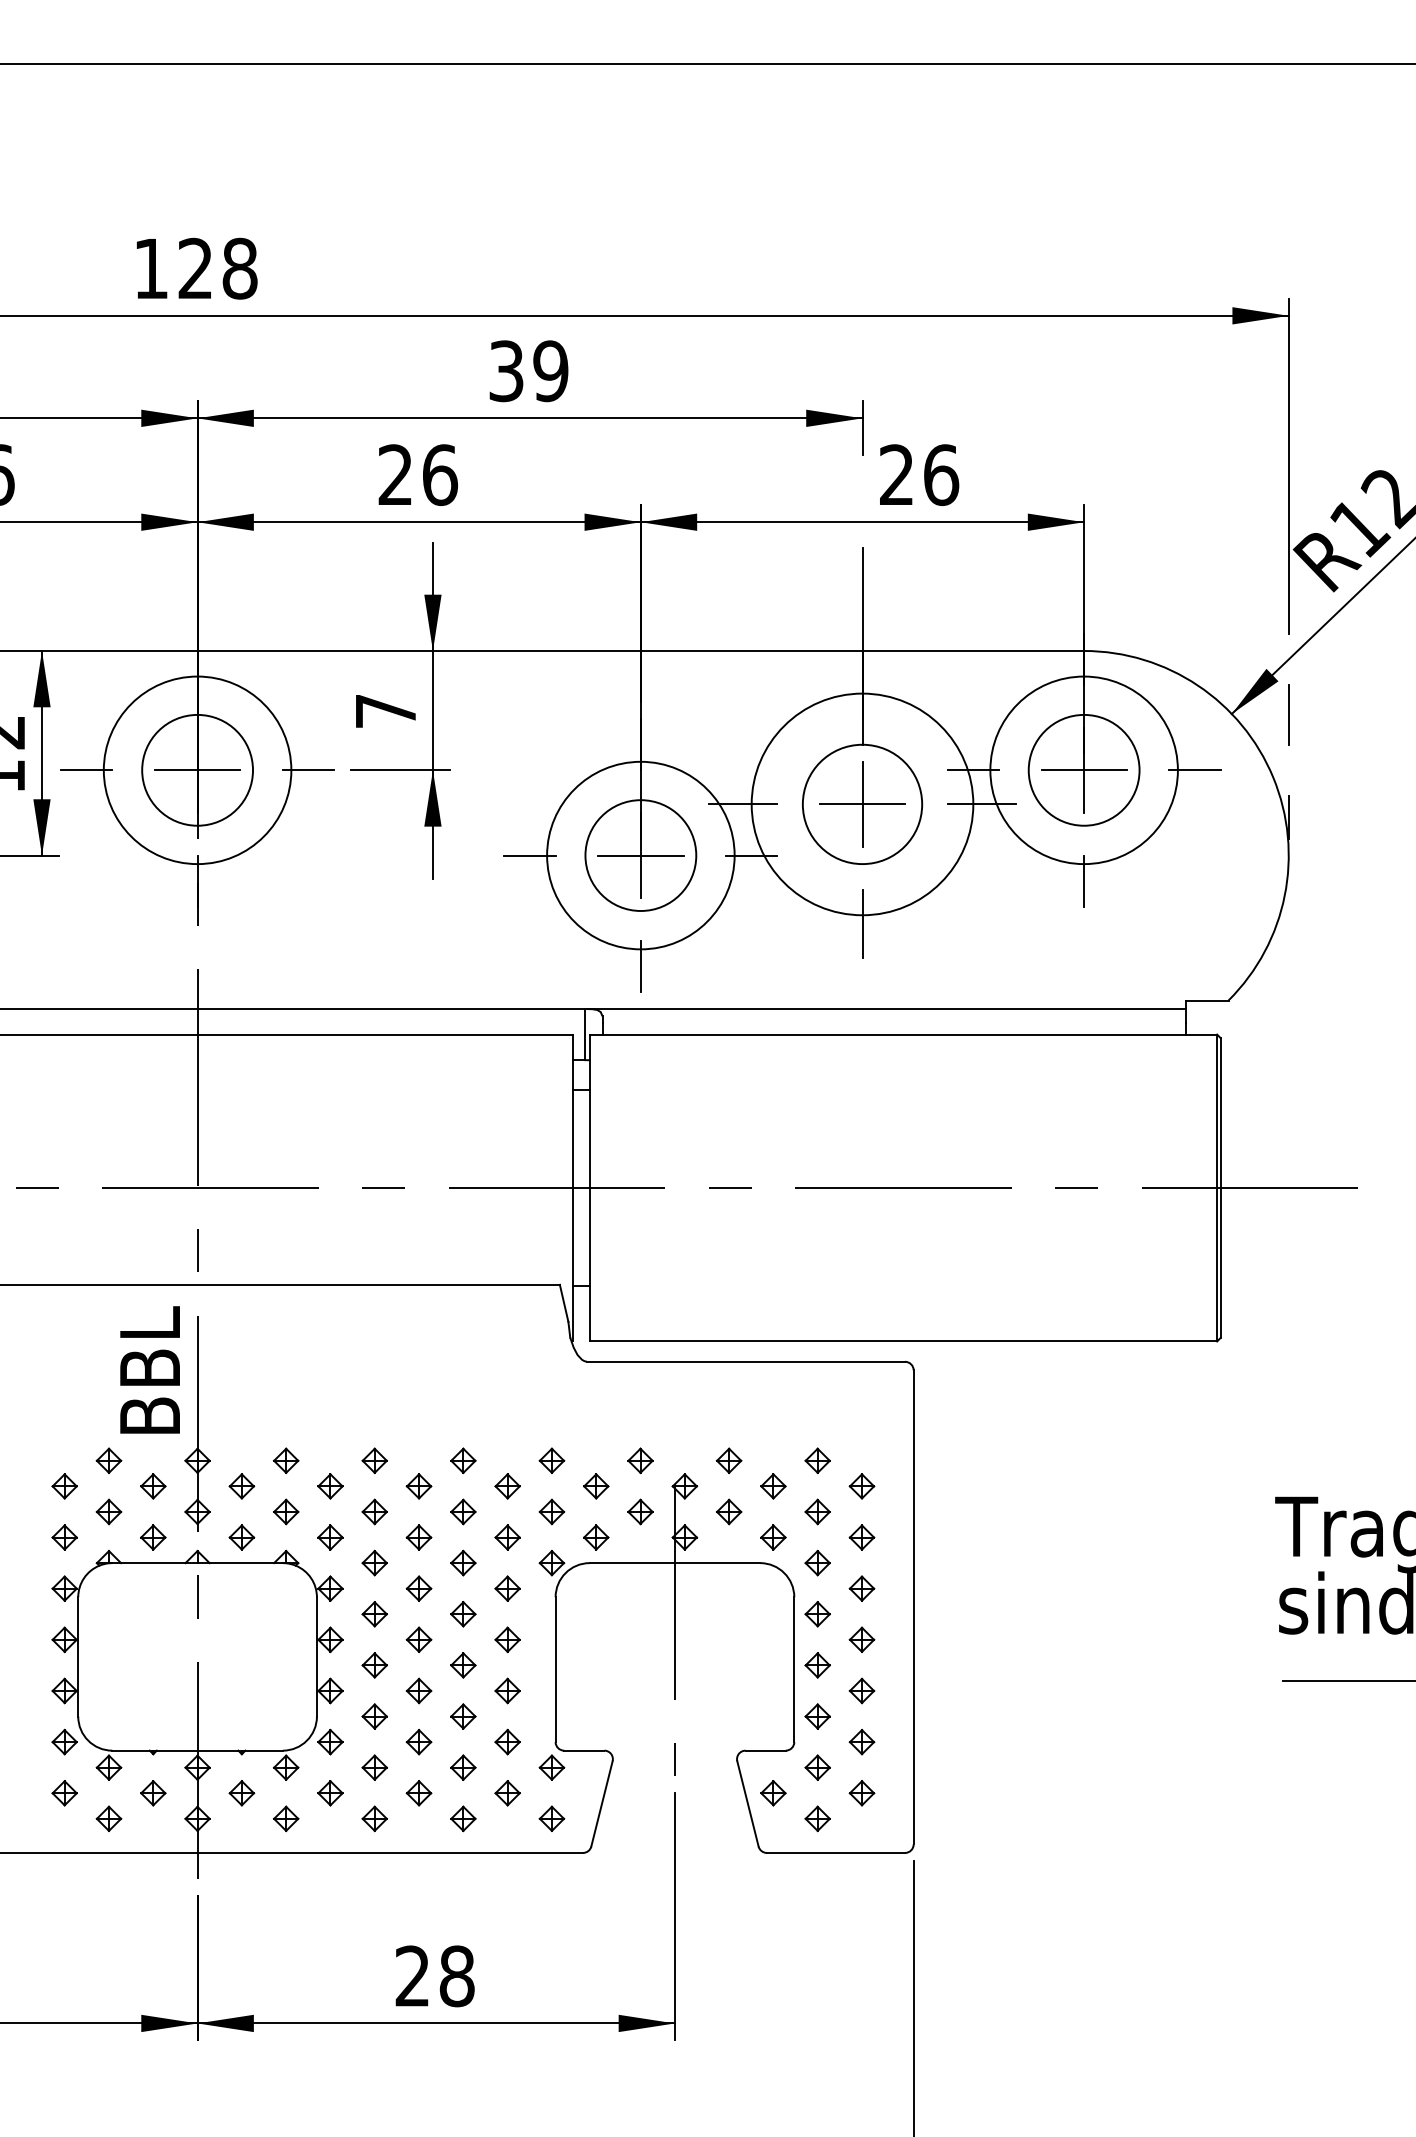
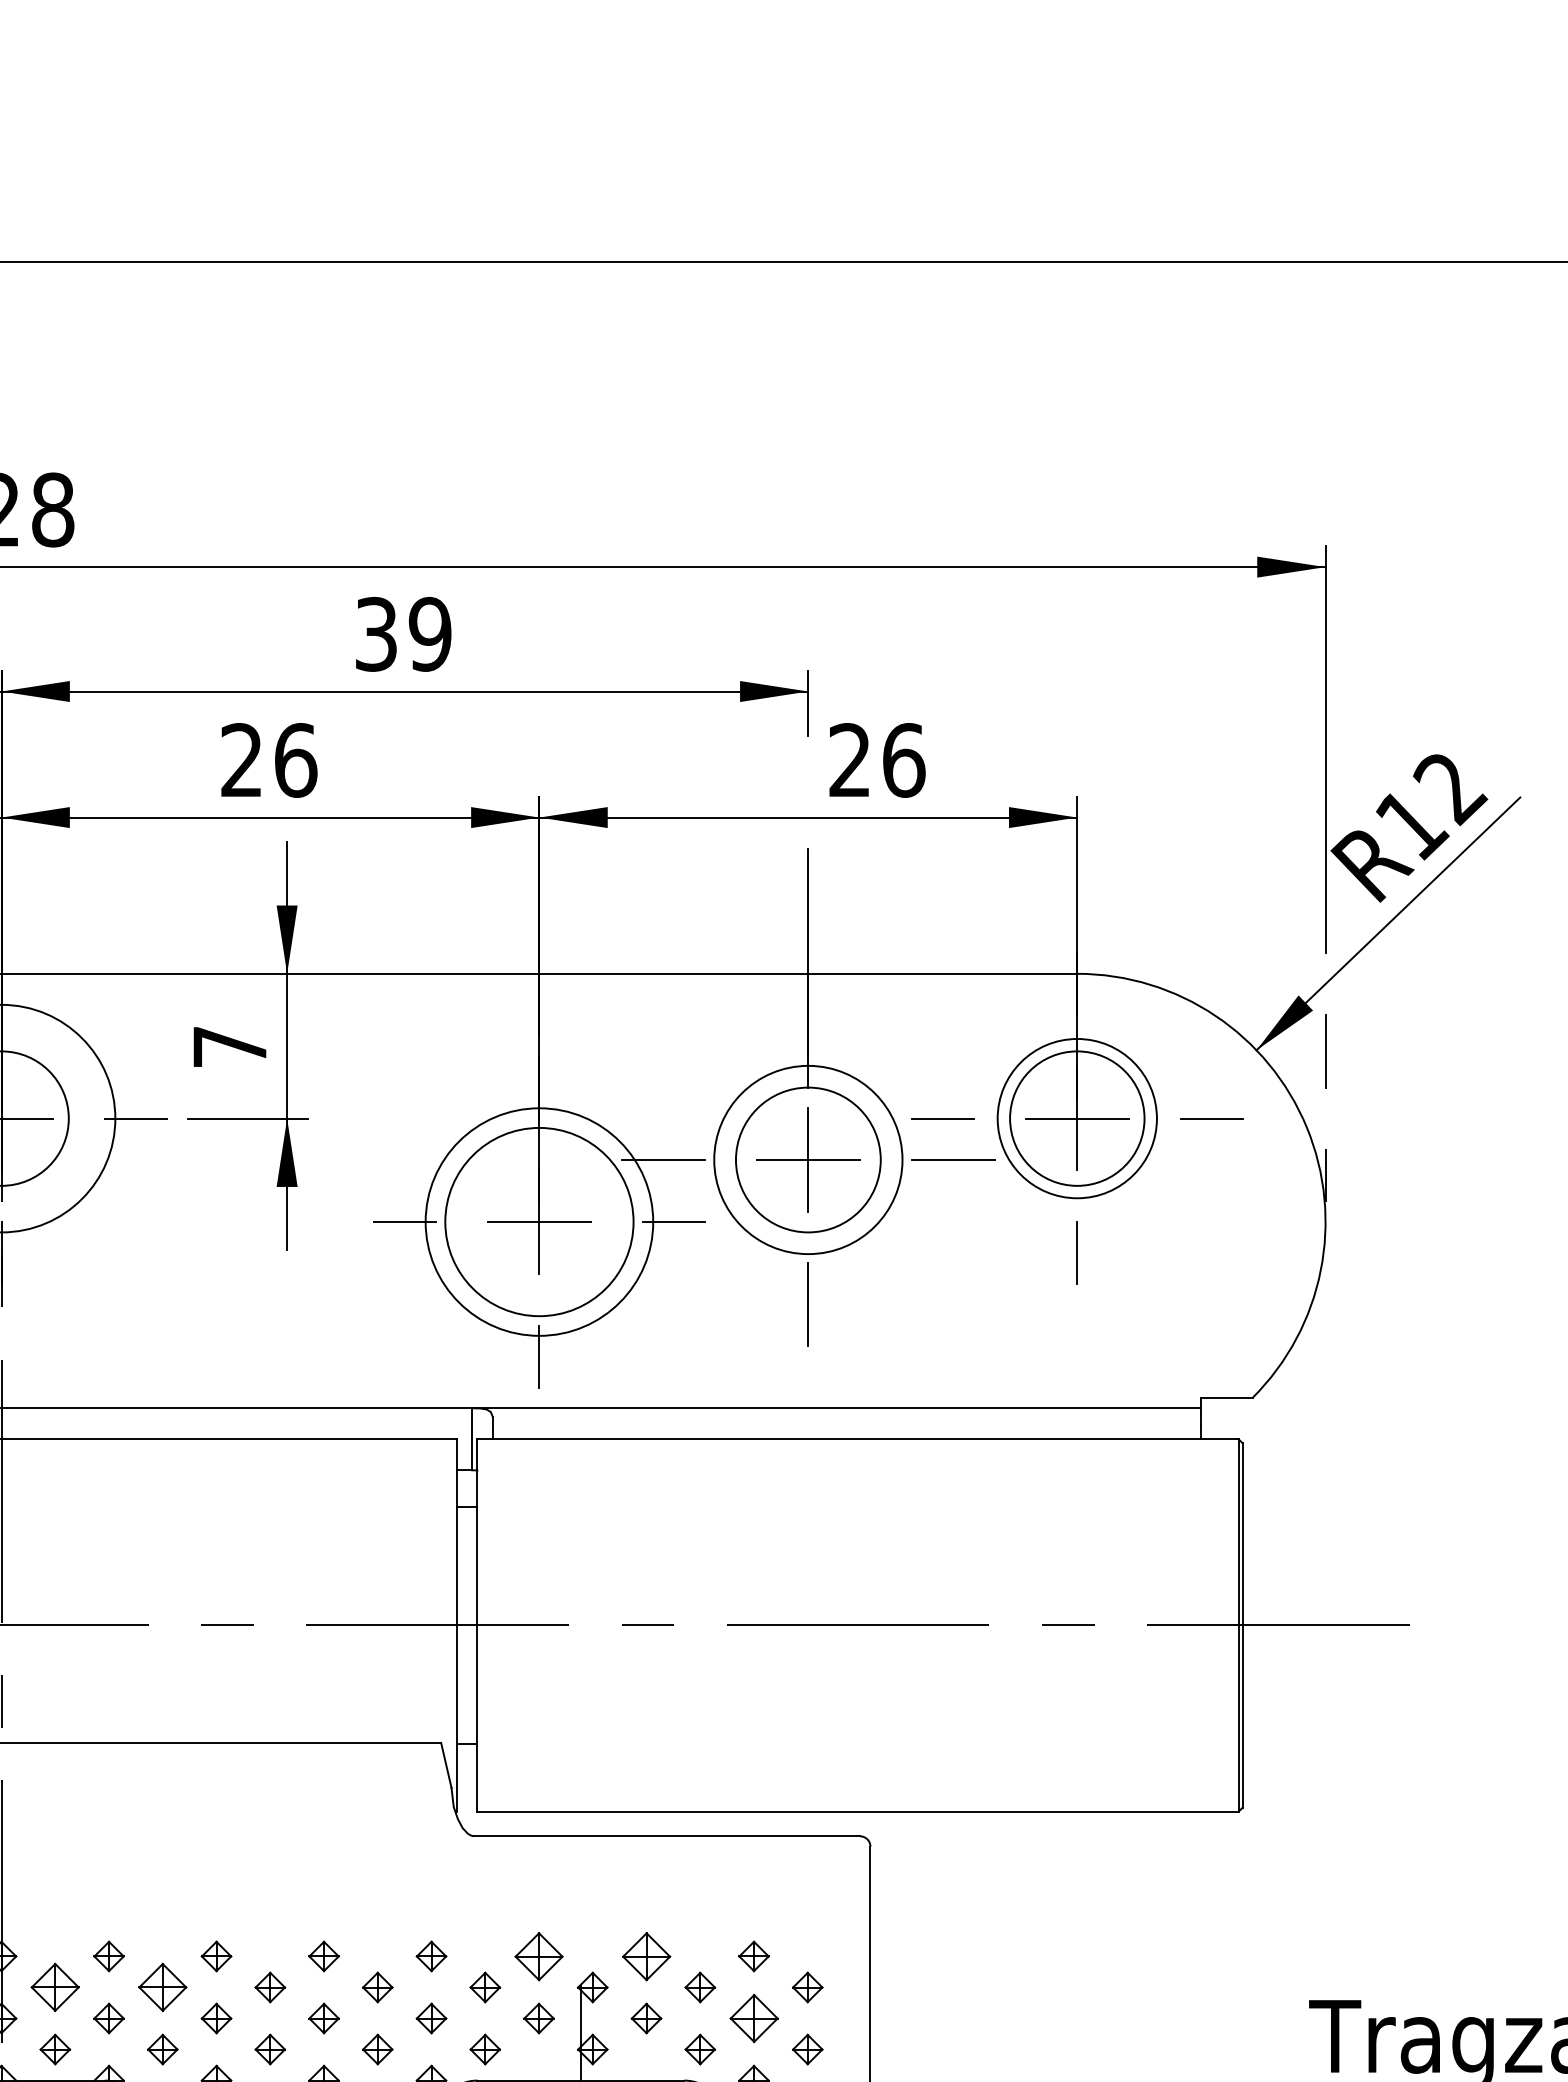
circle: (1083, 770) -> (1076, 1118), size x0.7
circle: (862, 804) -> (808, 1160), size x0.7
circle: (640, 855) -> (538, 1221), size x1.4
part: (640, 1460) -> (538, 1956), size x1.6
part: (728, 1460) -> (645, 1956), size x1.6
part: (241, 1486) -> (54, 1987), size x1.6
part: (330, 1486) -> (162, 1987), size x1.6
part: (817, 1511) -> (753, 2017), size x1.6

